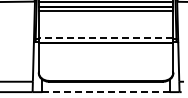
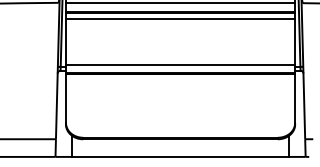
line: (105, 37) -> (179, 63), dashed -> solid
line: (106, 92) -> (181, 157), dashed -> solid

